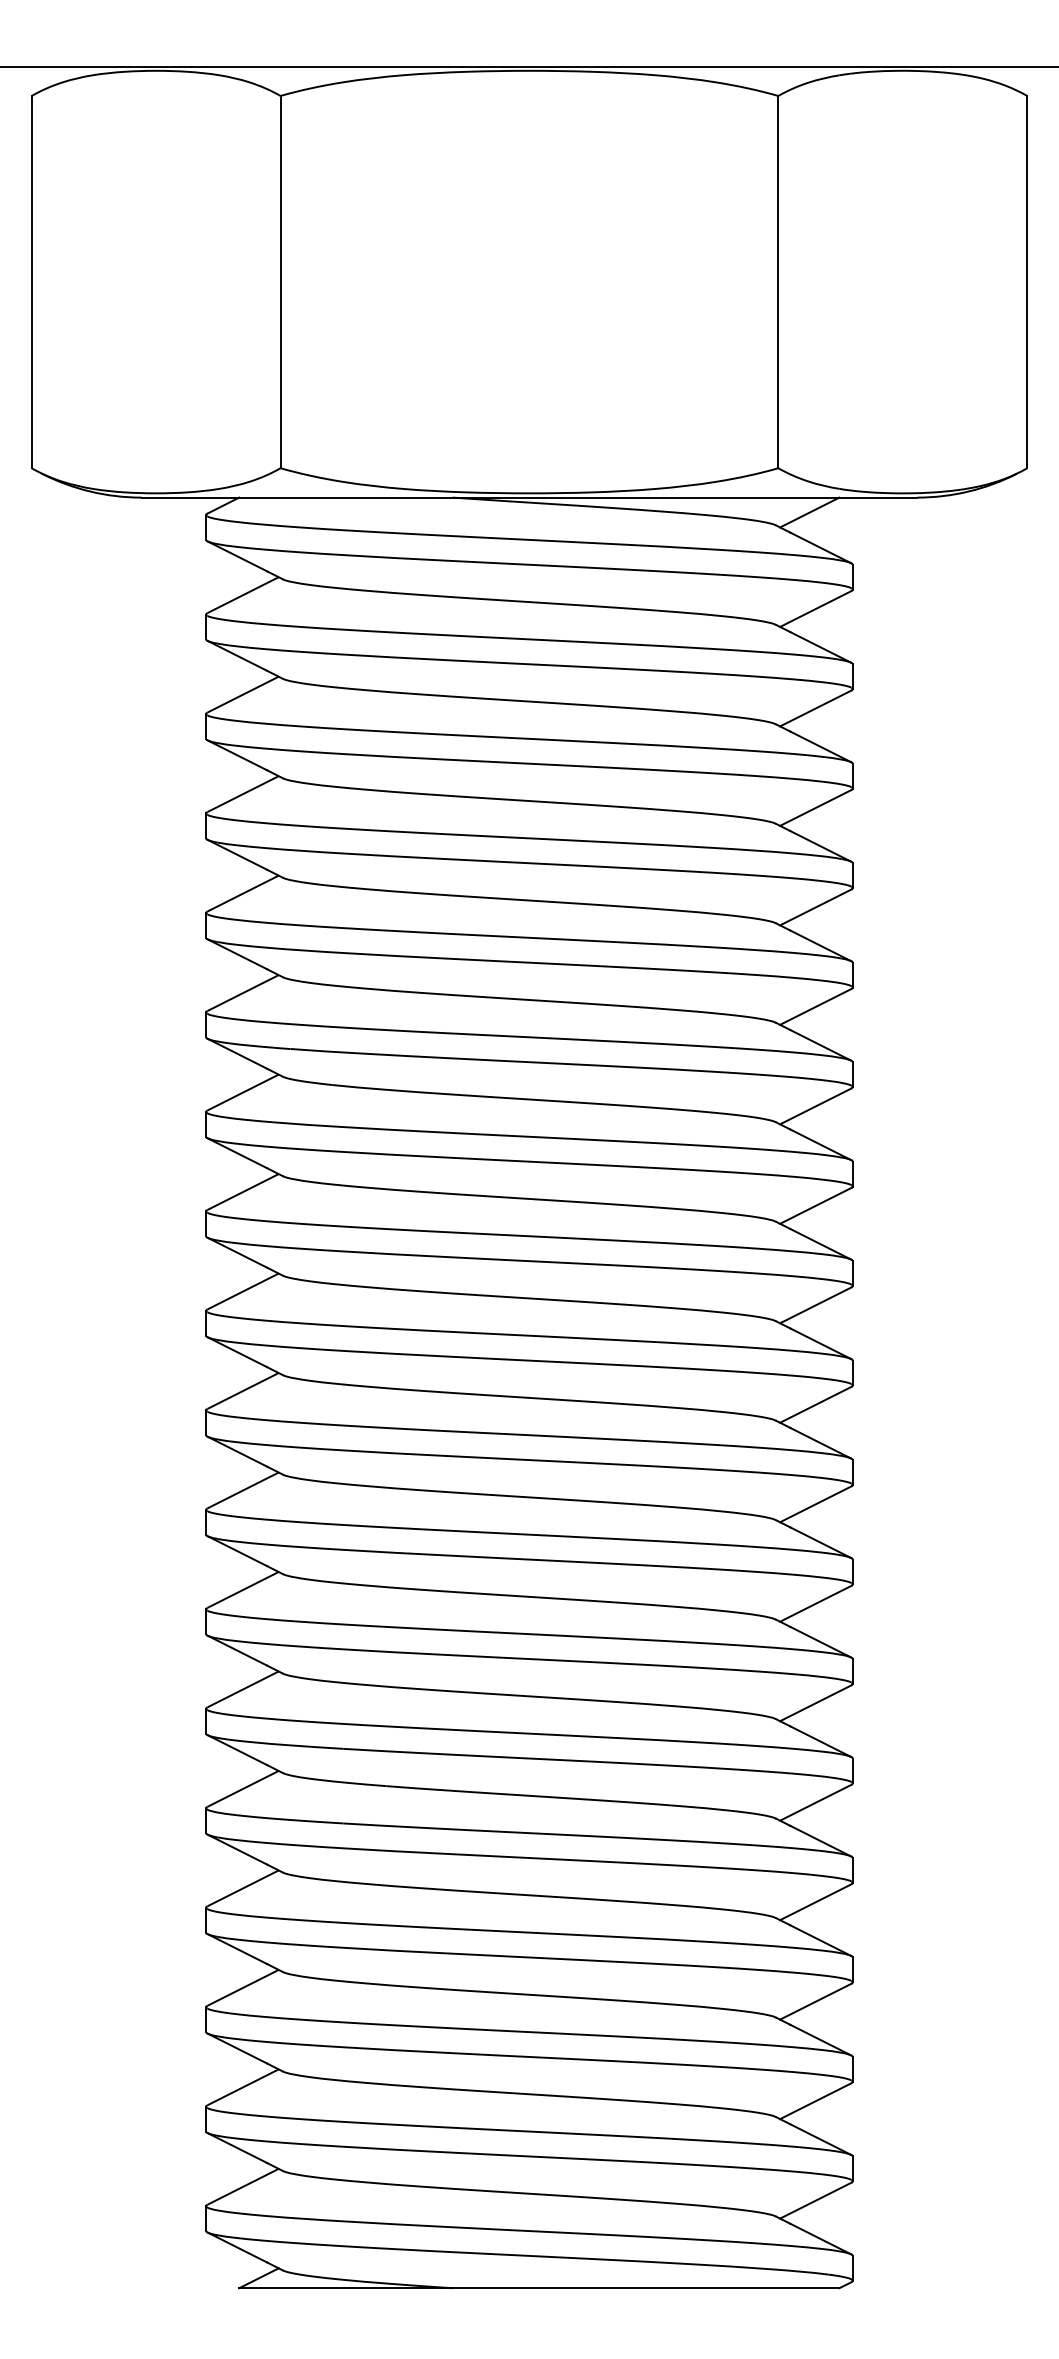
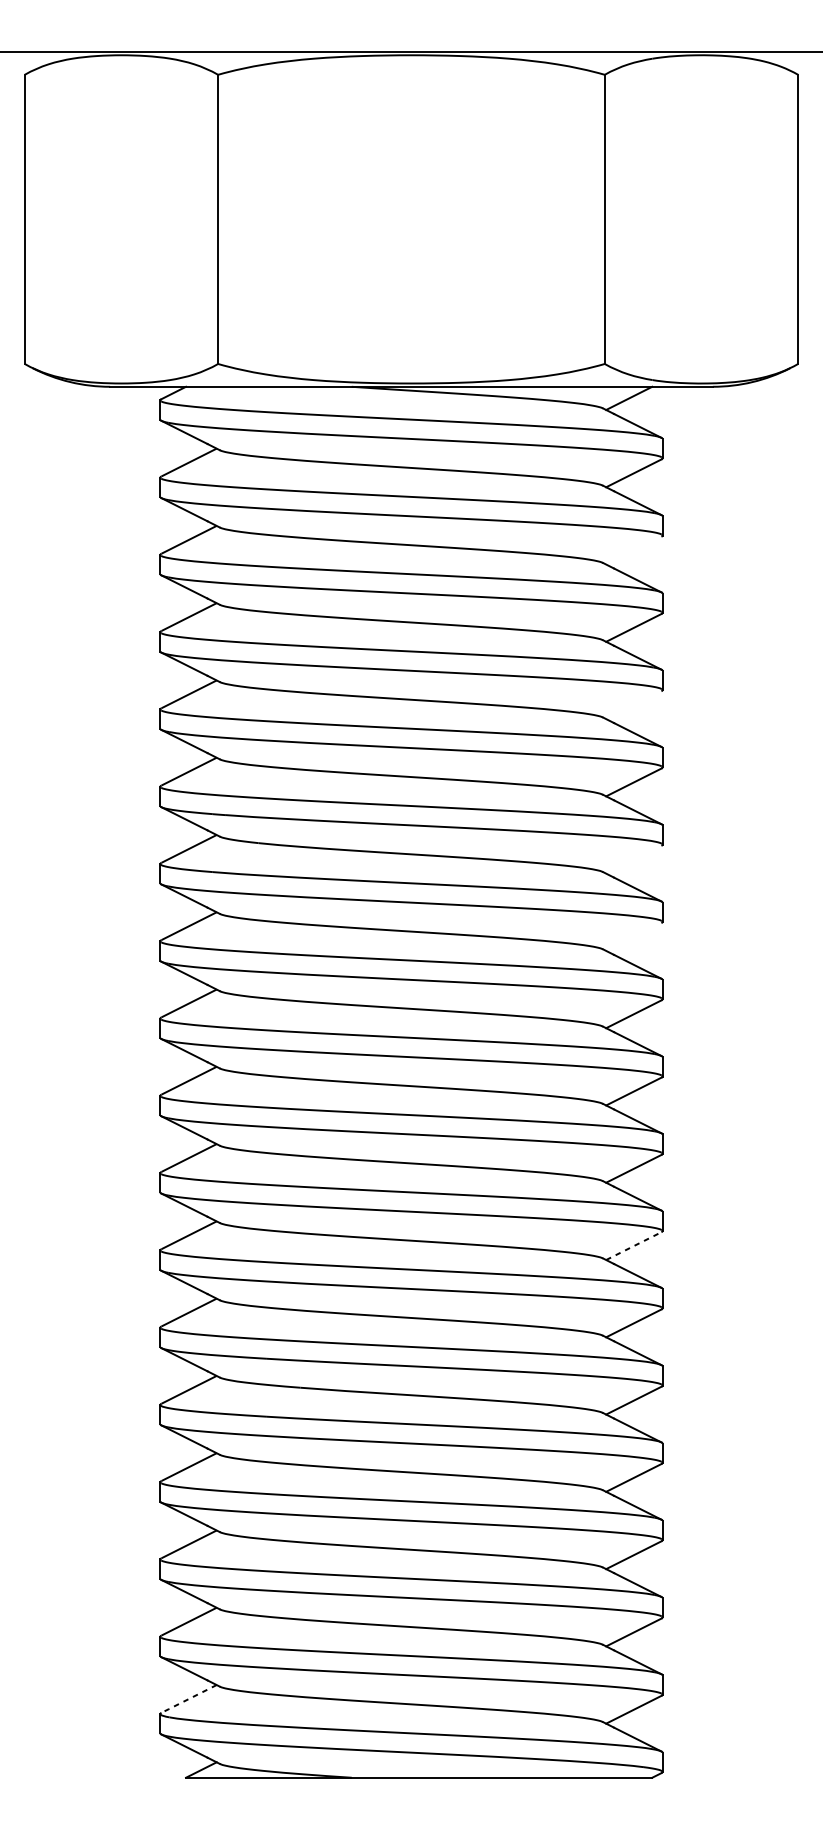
line: (815, 708) -> (633, 550), removed
line: (815, 907) -> (633, 705), removed
line: (815, 1106) -> (633, 859), removed
line: (815, 1205) -> (633, 936), removed
line: (815, 1603) -> (633, 1245), solid -> dashed
line: (242, 2187) -> (188, 1699), solid -> dashed

